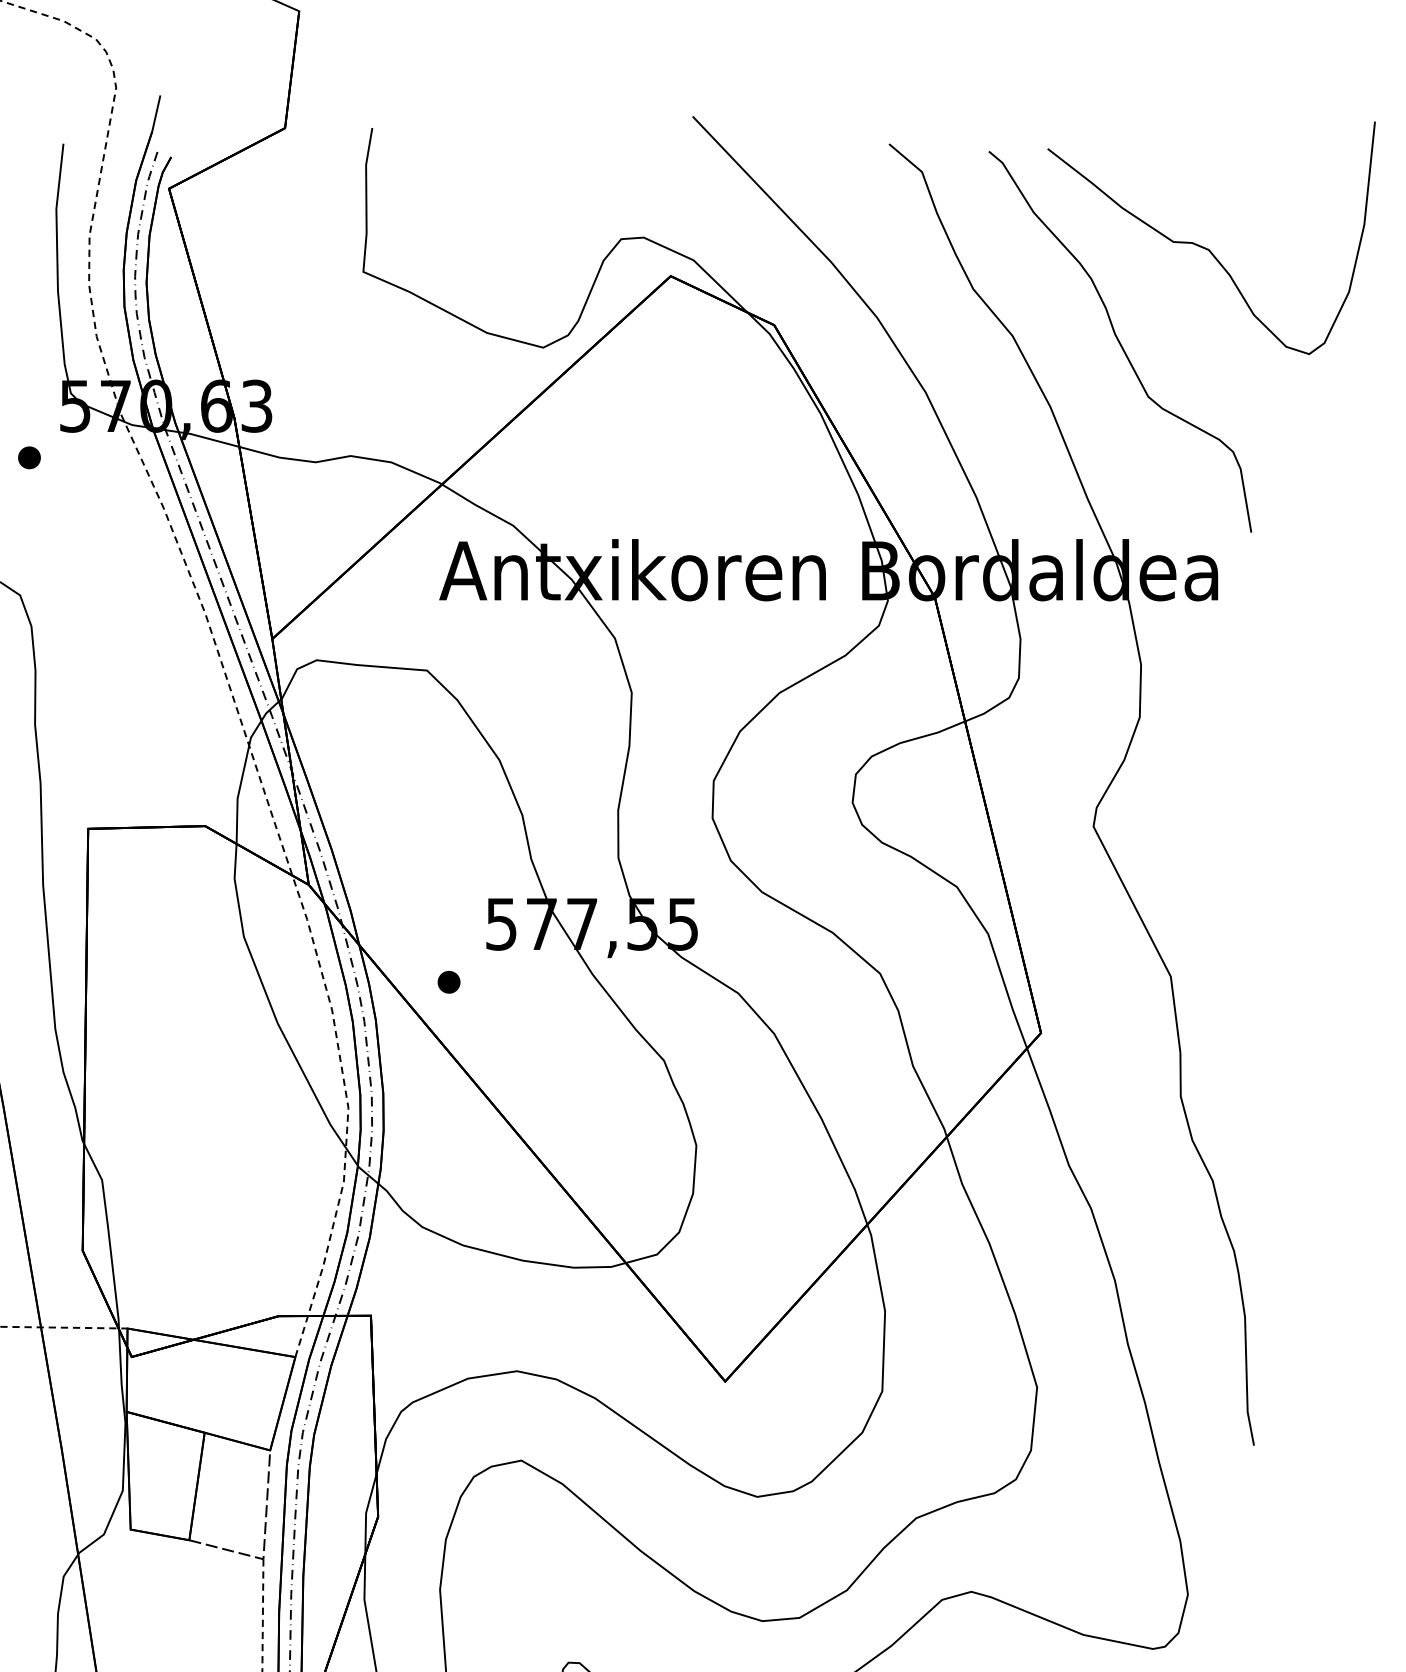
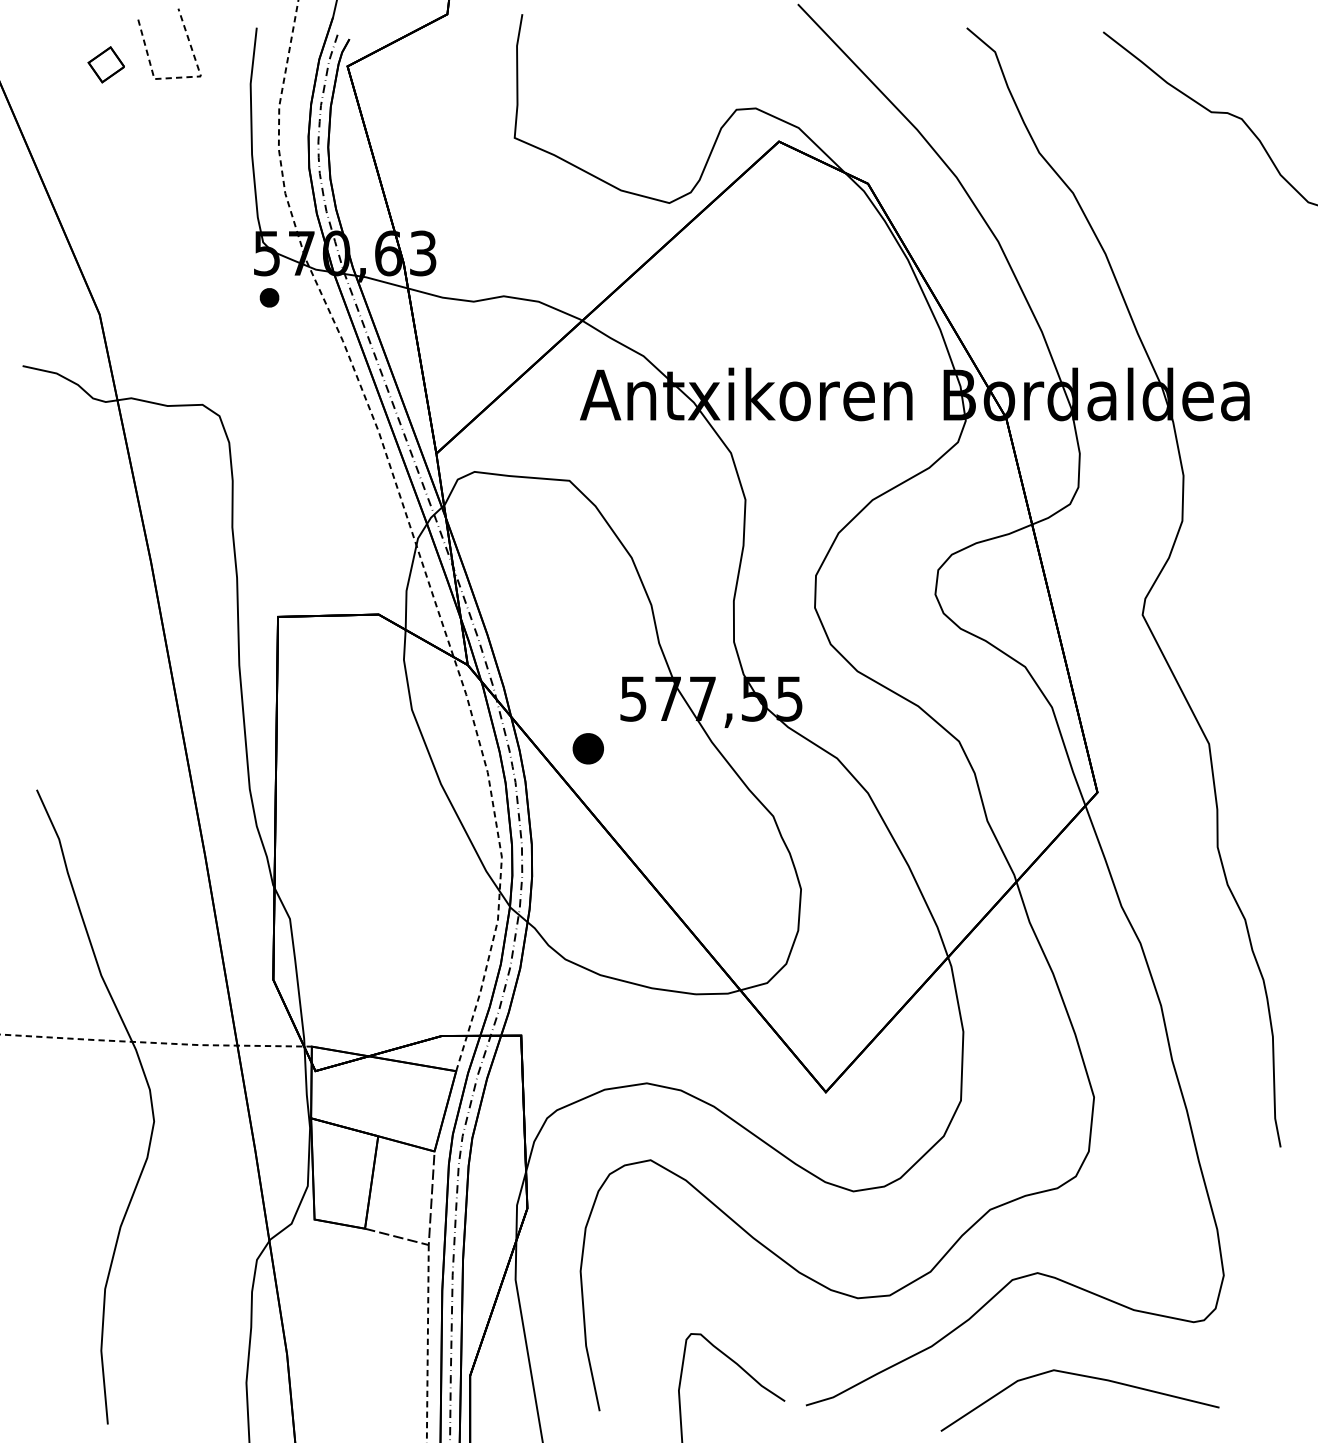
curve: (1120, 341) -> (1165, 197), removed
part: (29, 457) -> (269, 297), moved
part: (449, 981) -> (588, 748), size x1.6

